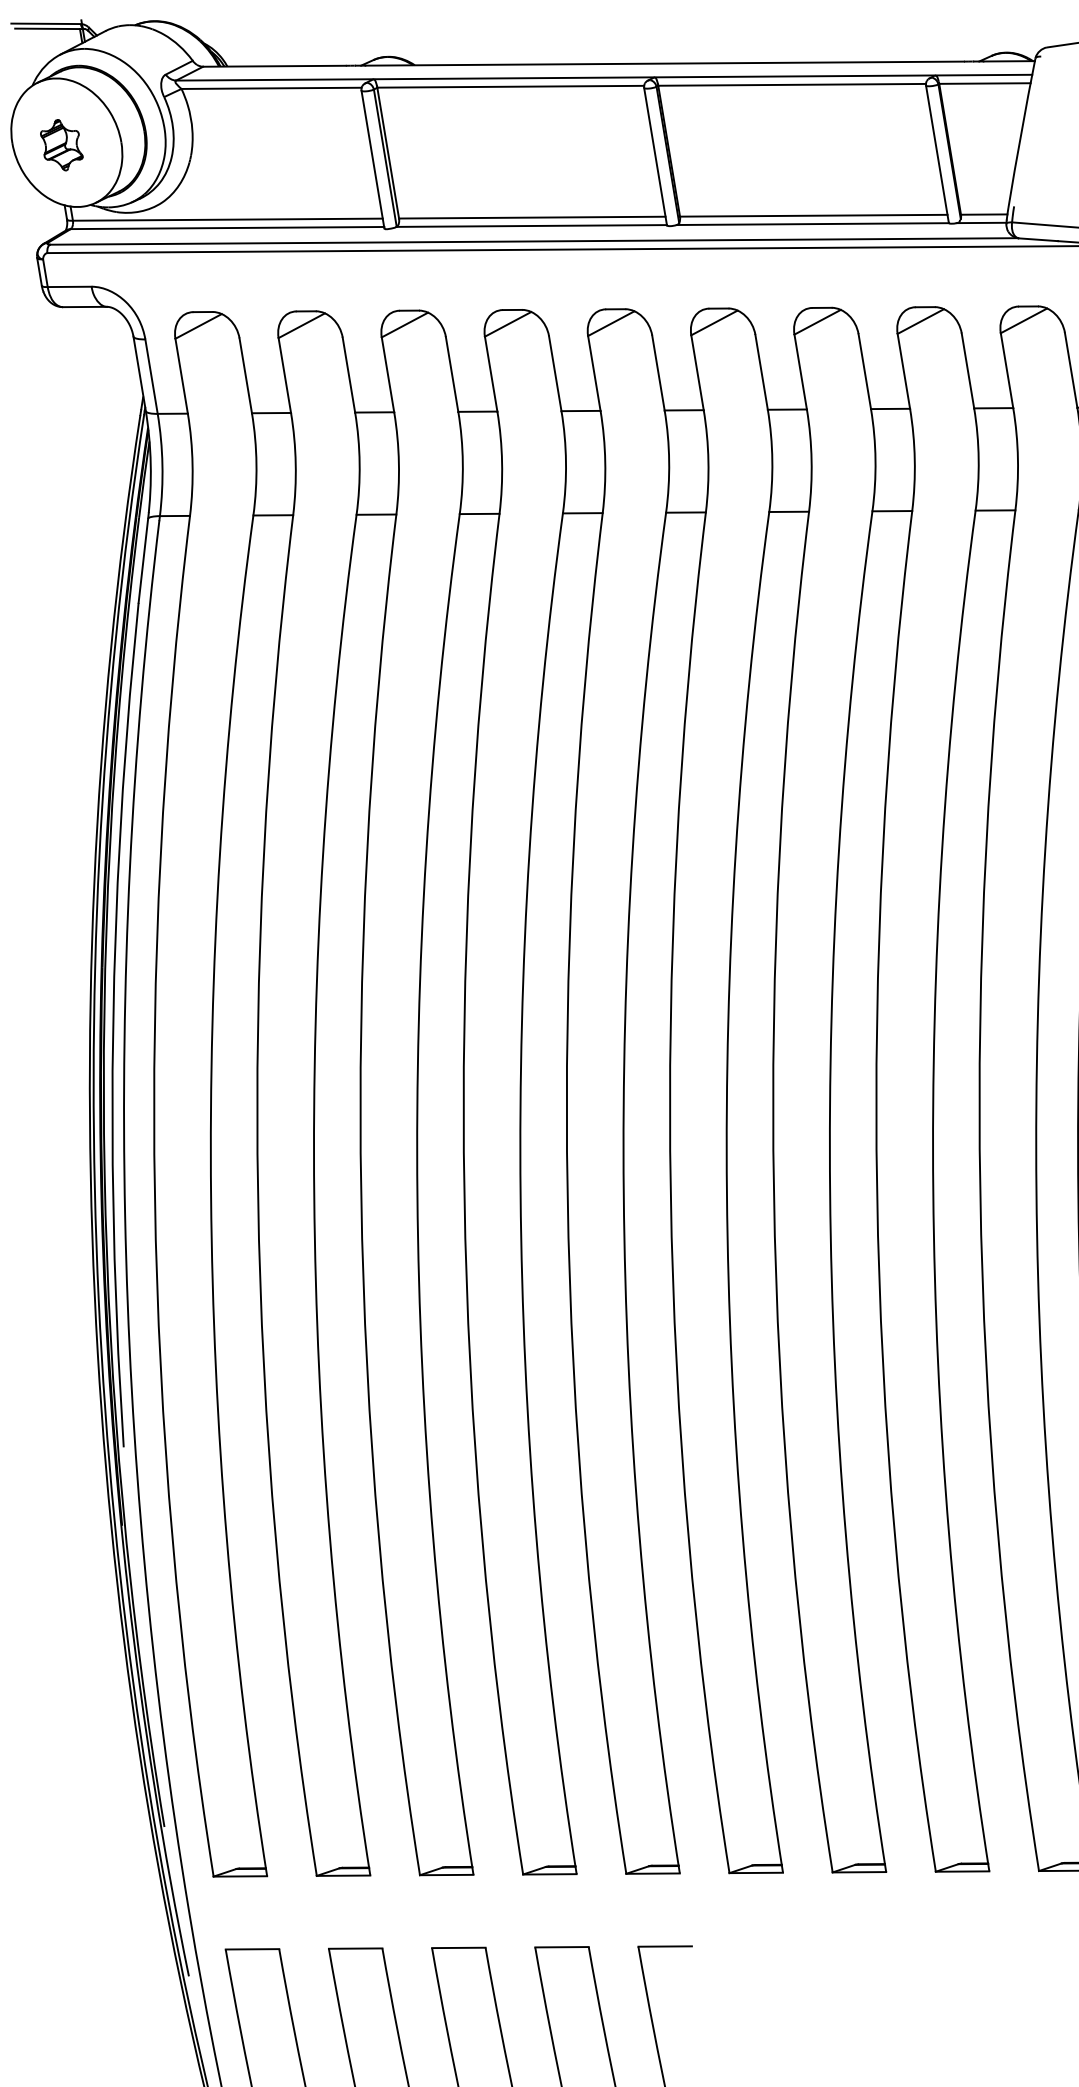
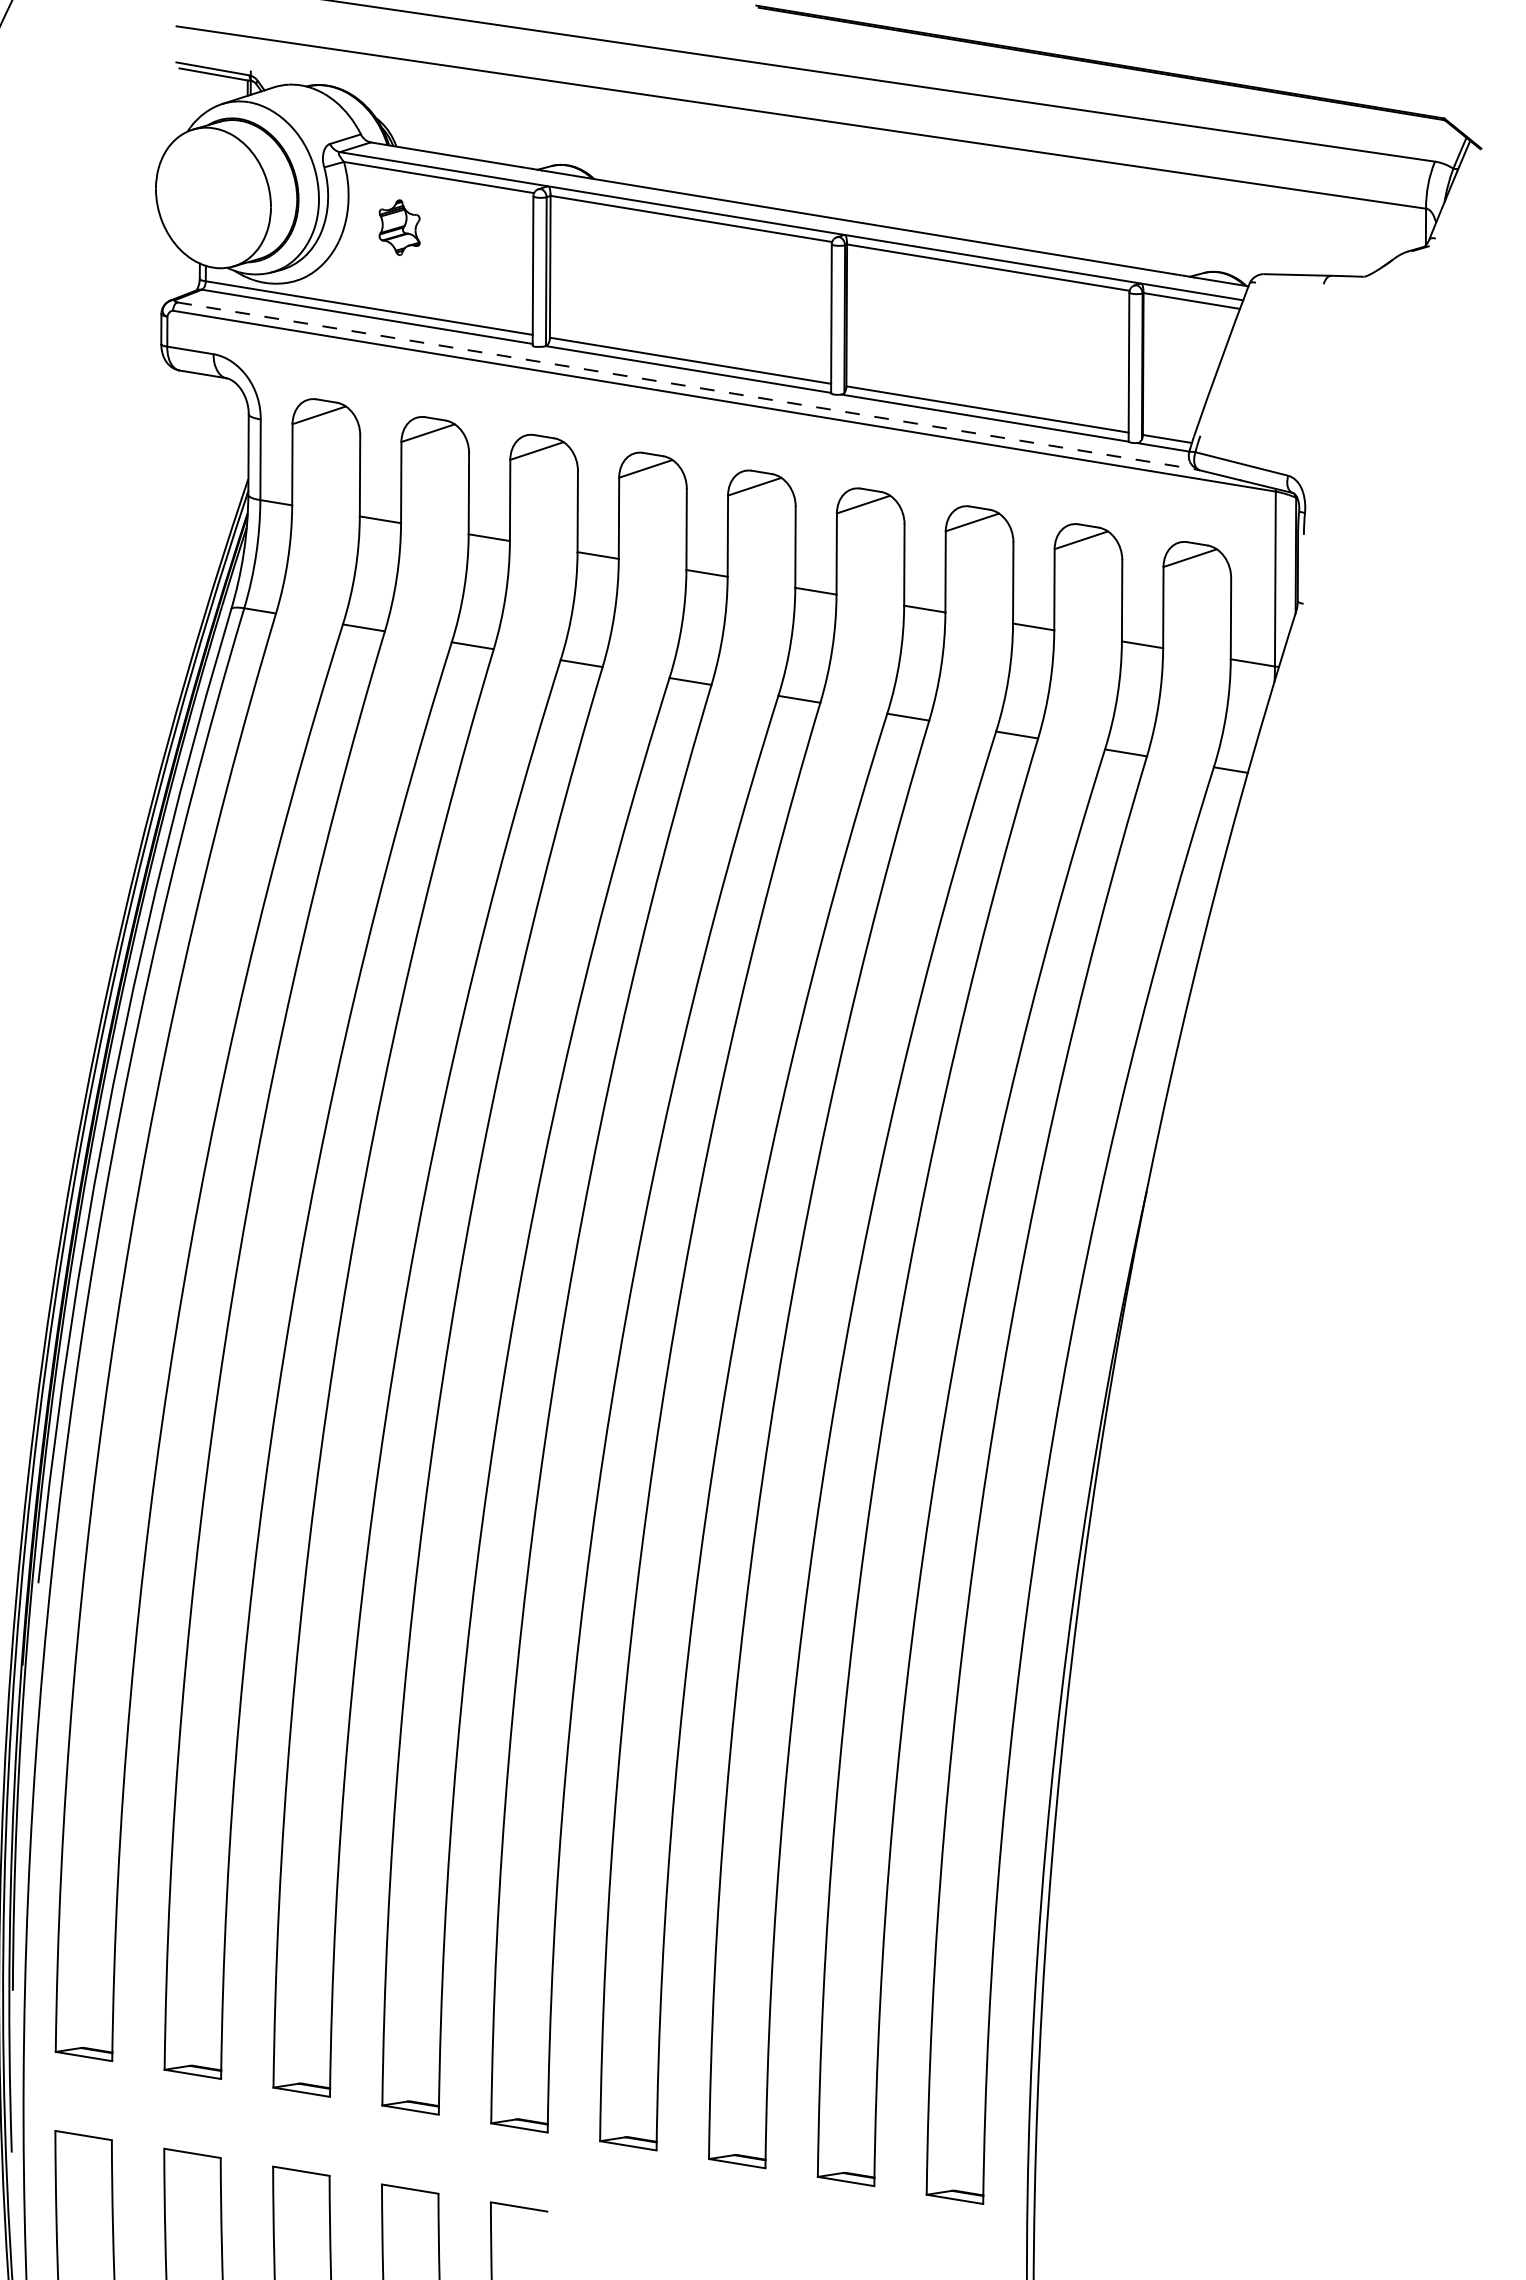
part: (61, 145) -> (399, 227), moved
line: (534, 241) -> (688, 386), solid -> dashed

